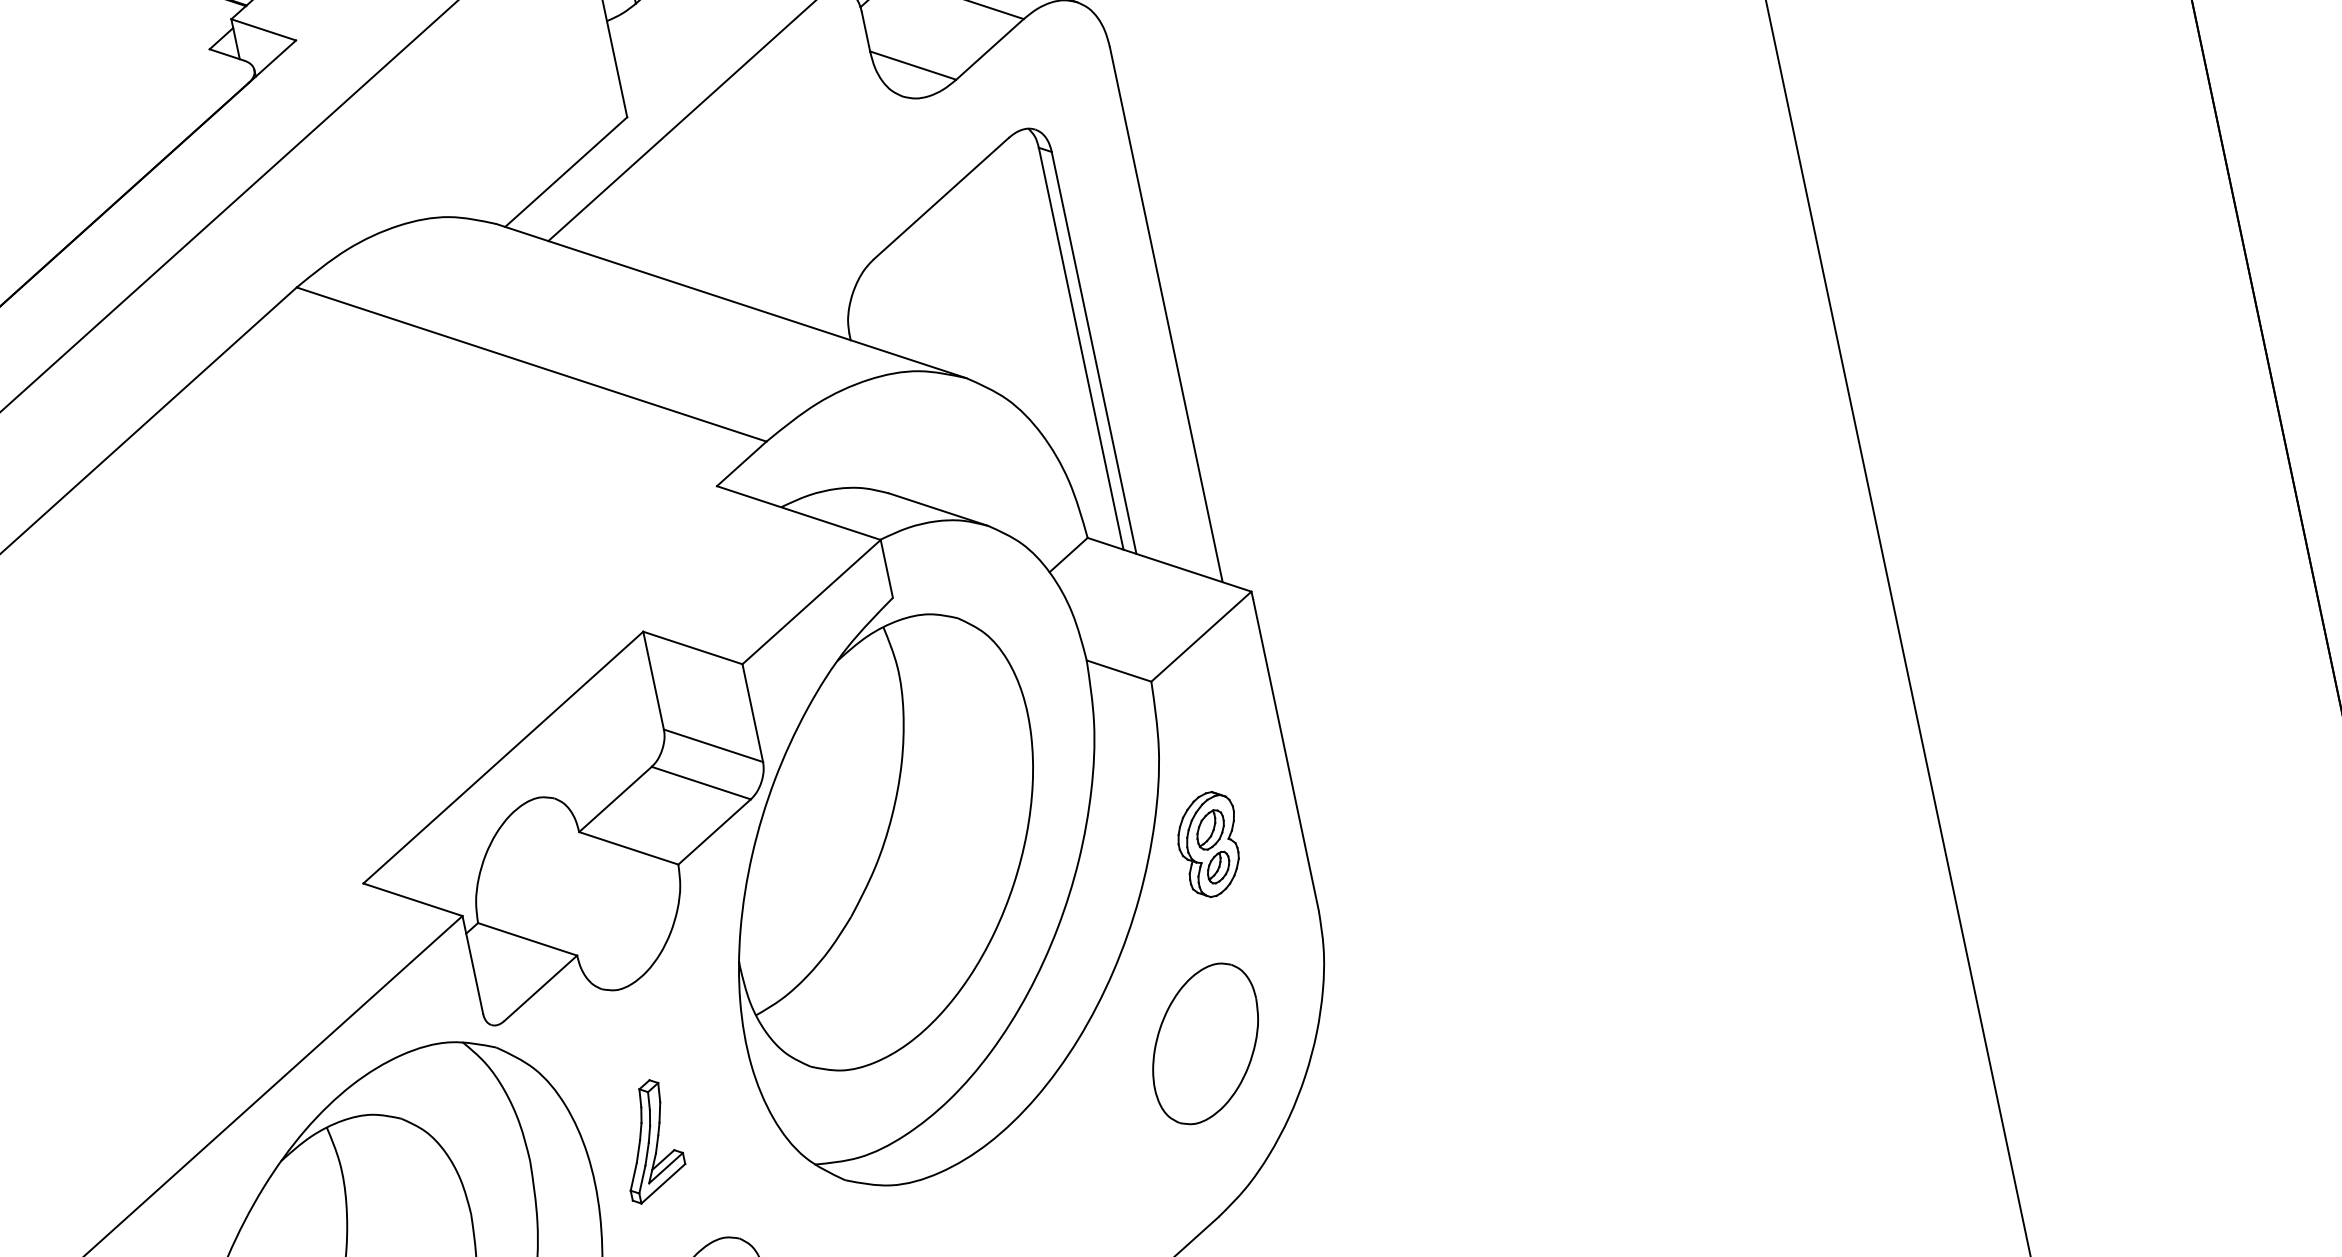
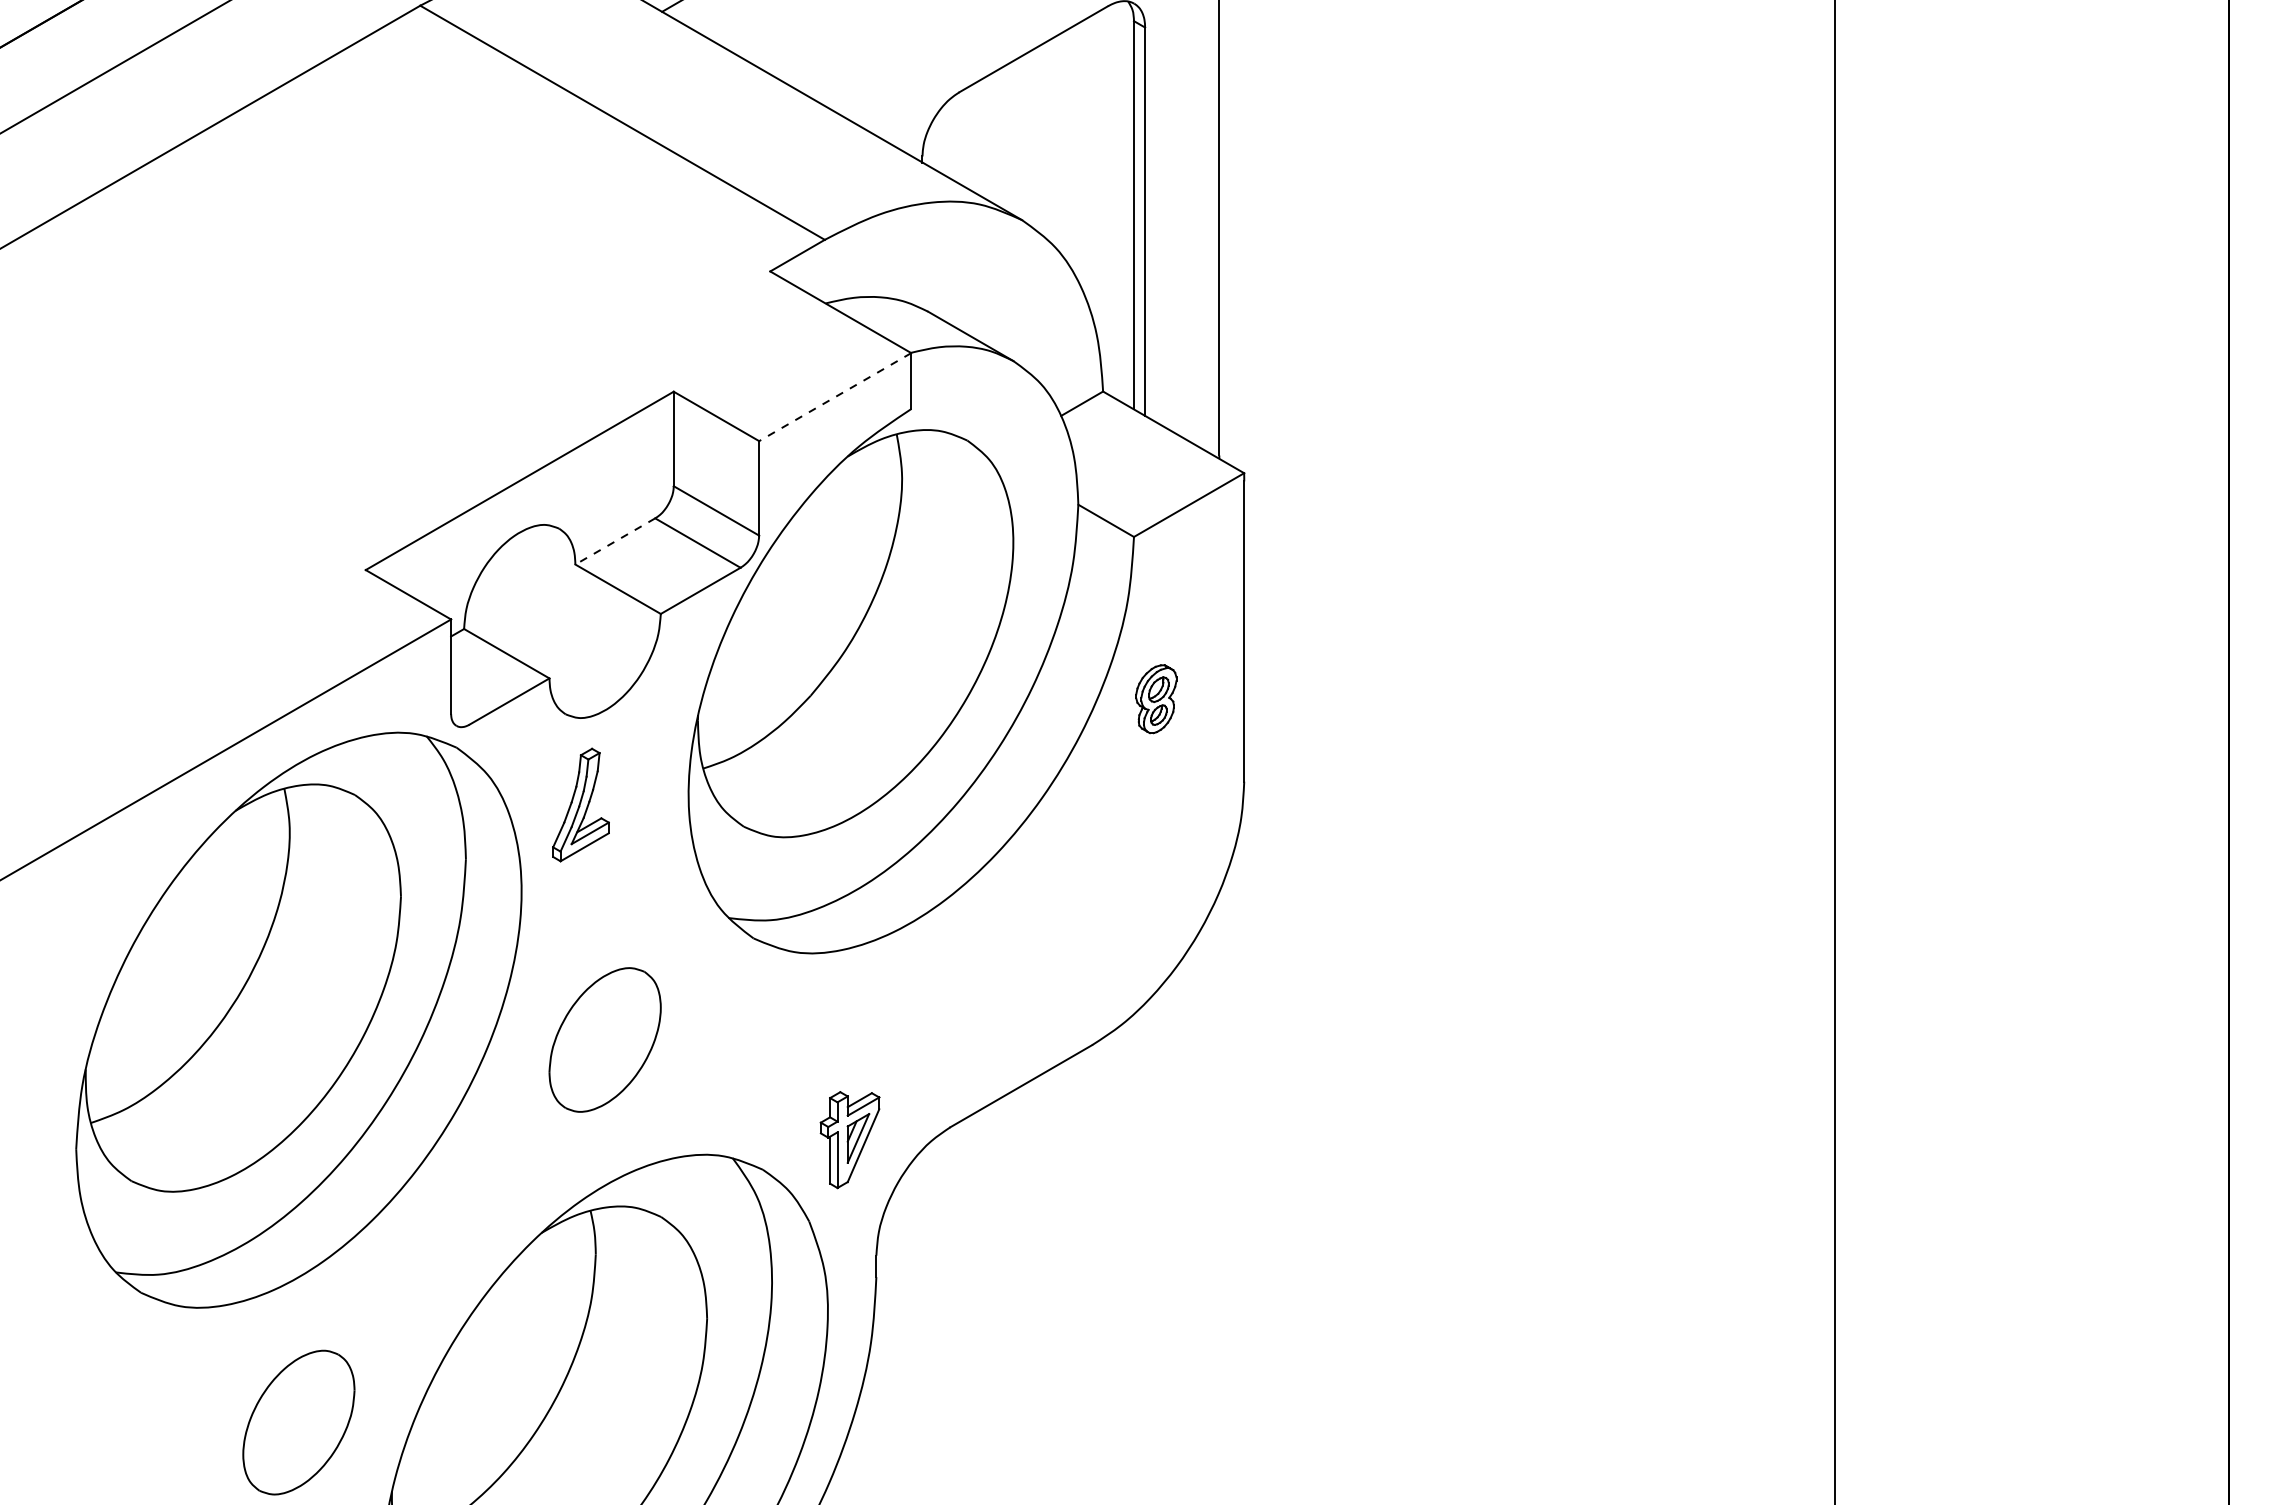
line: (811, 602) -> (835, 397), solid -> dashed
line: (614, 799) -> (614, 541), solid -> dashed
part: (1209, 843) -> (1156, 698), size x0.7
part: (1205, 1043) -> (1113, 882), removed
part: (649, 1140) -> (580, 804), moved

